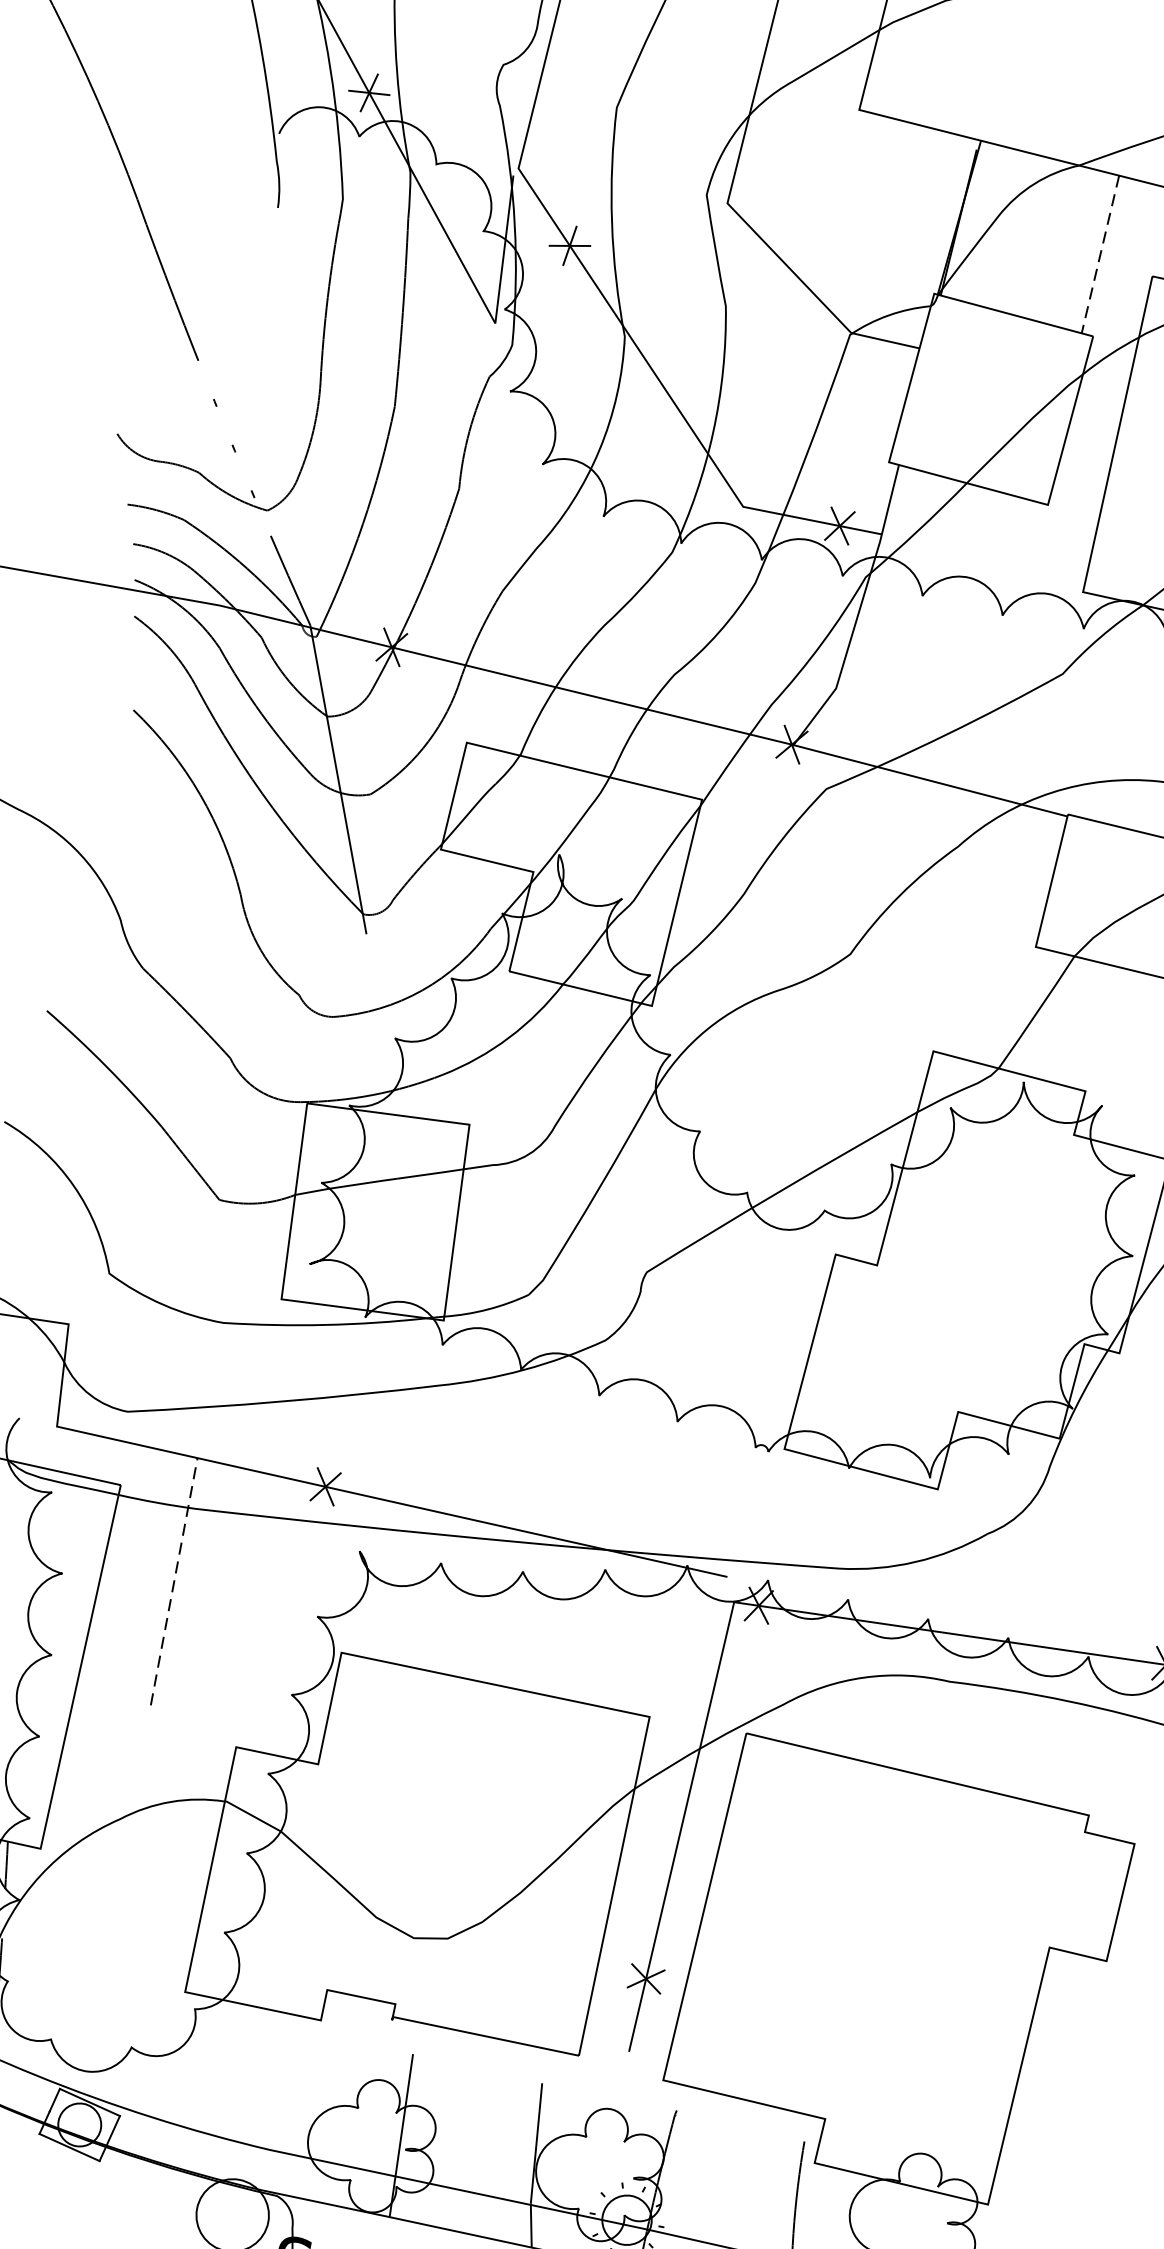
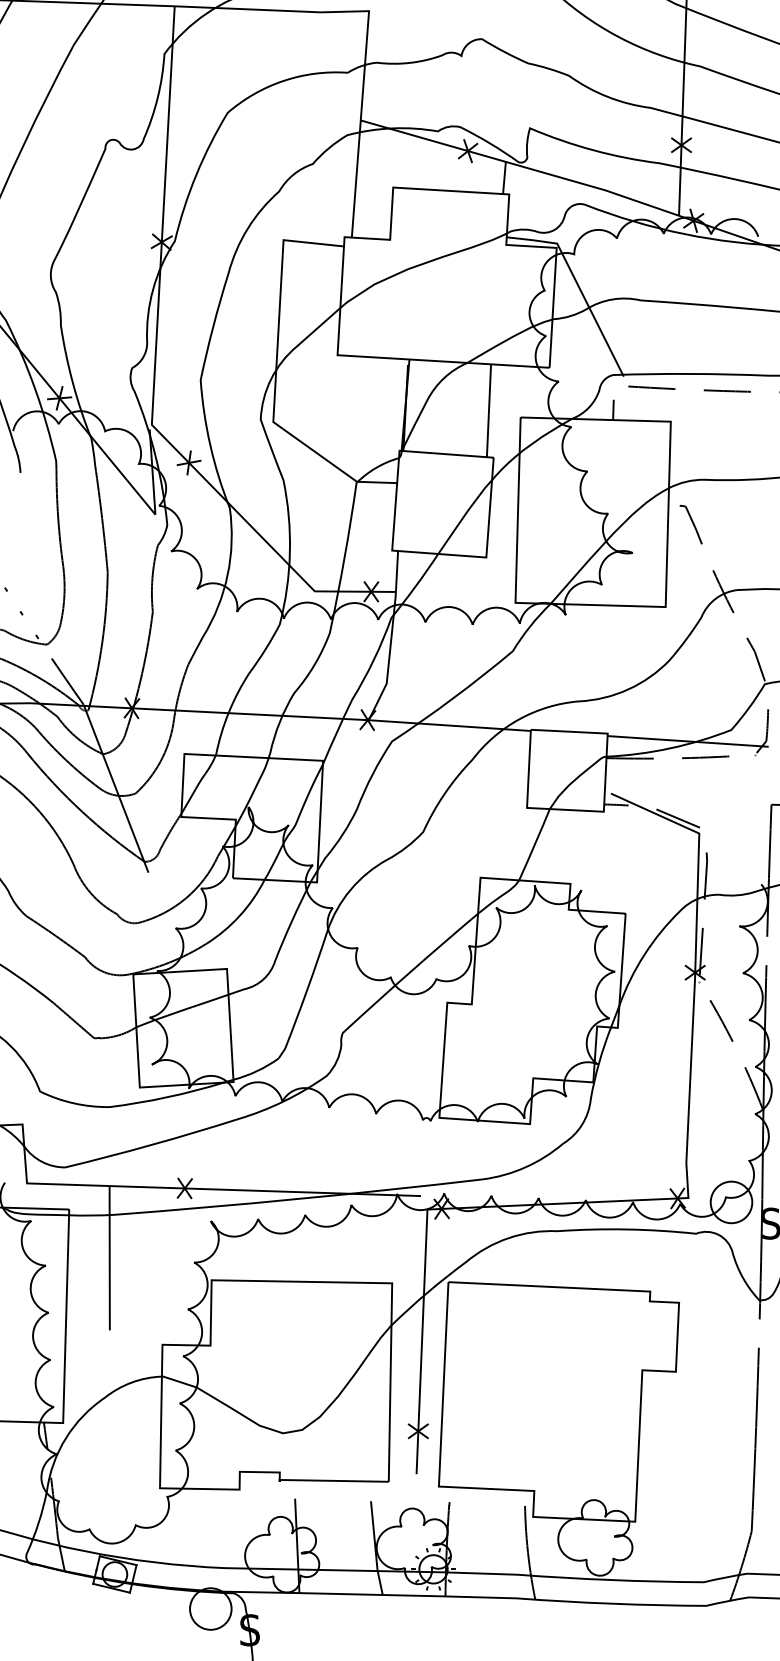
line: (1099, 255) -> (488, 411), dashed -> solid
line: (174, 1580) -> (109, 1257), dashed -> solid

